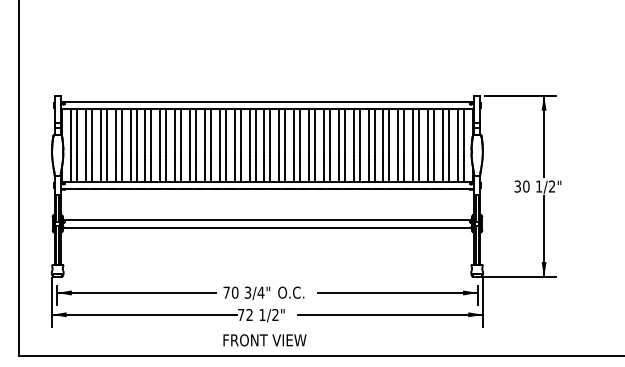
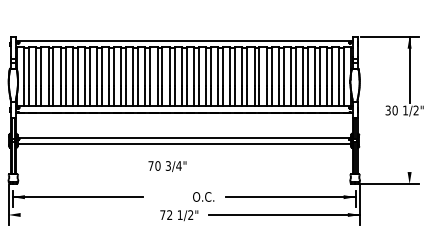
line: (544, 235) -> (409, 150), removed
text: (246, 293) -> (167, 166), moved
line: (143, 314) -> (83, 214), removed

